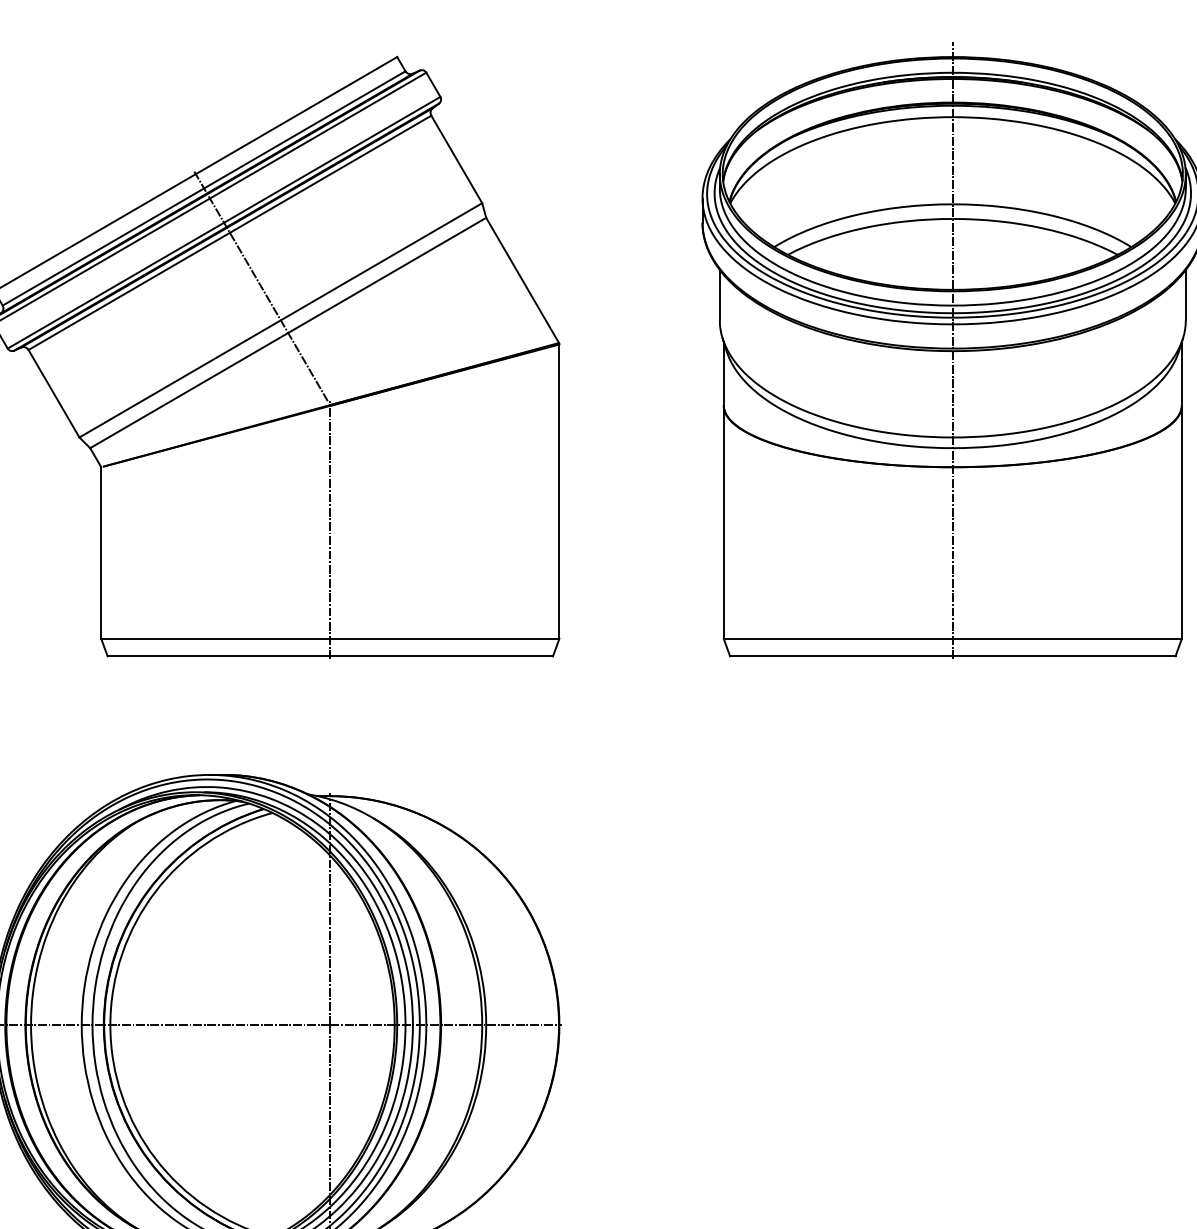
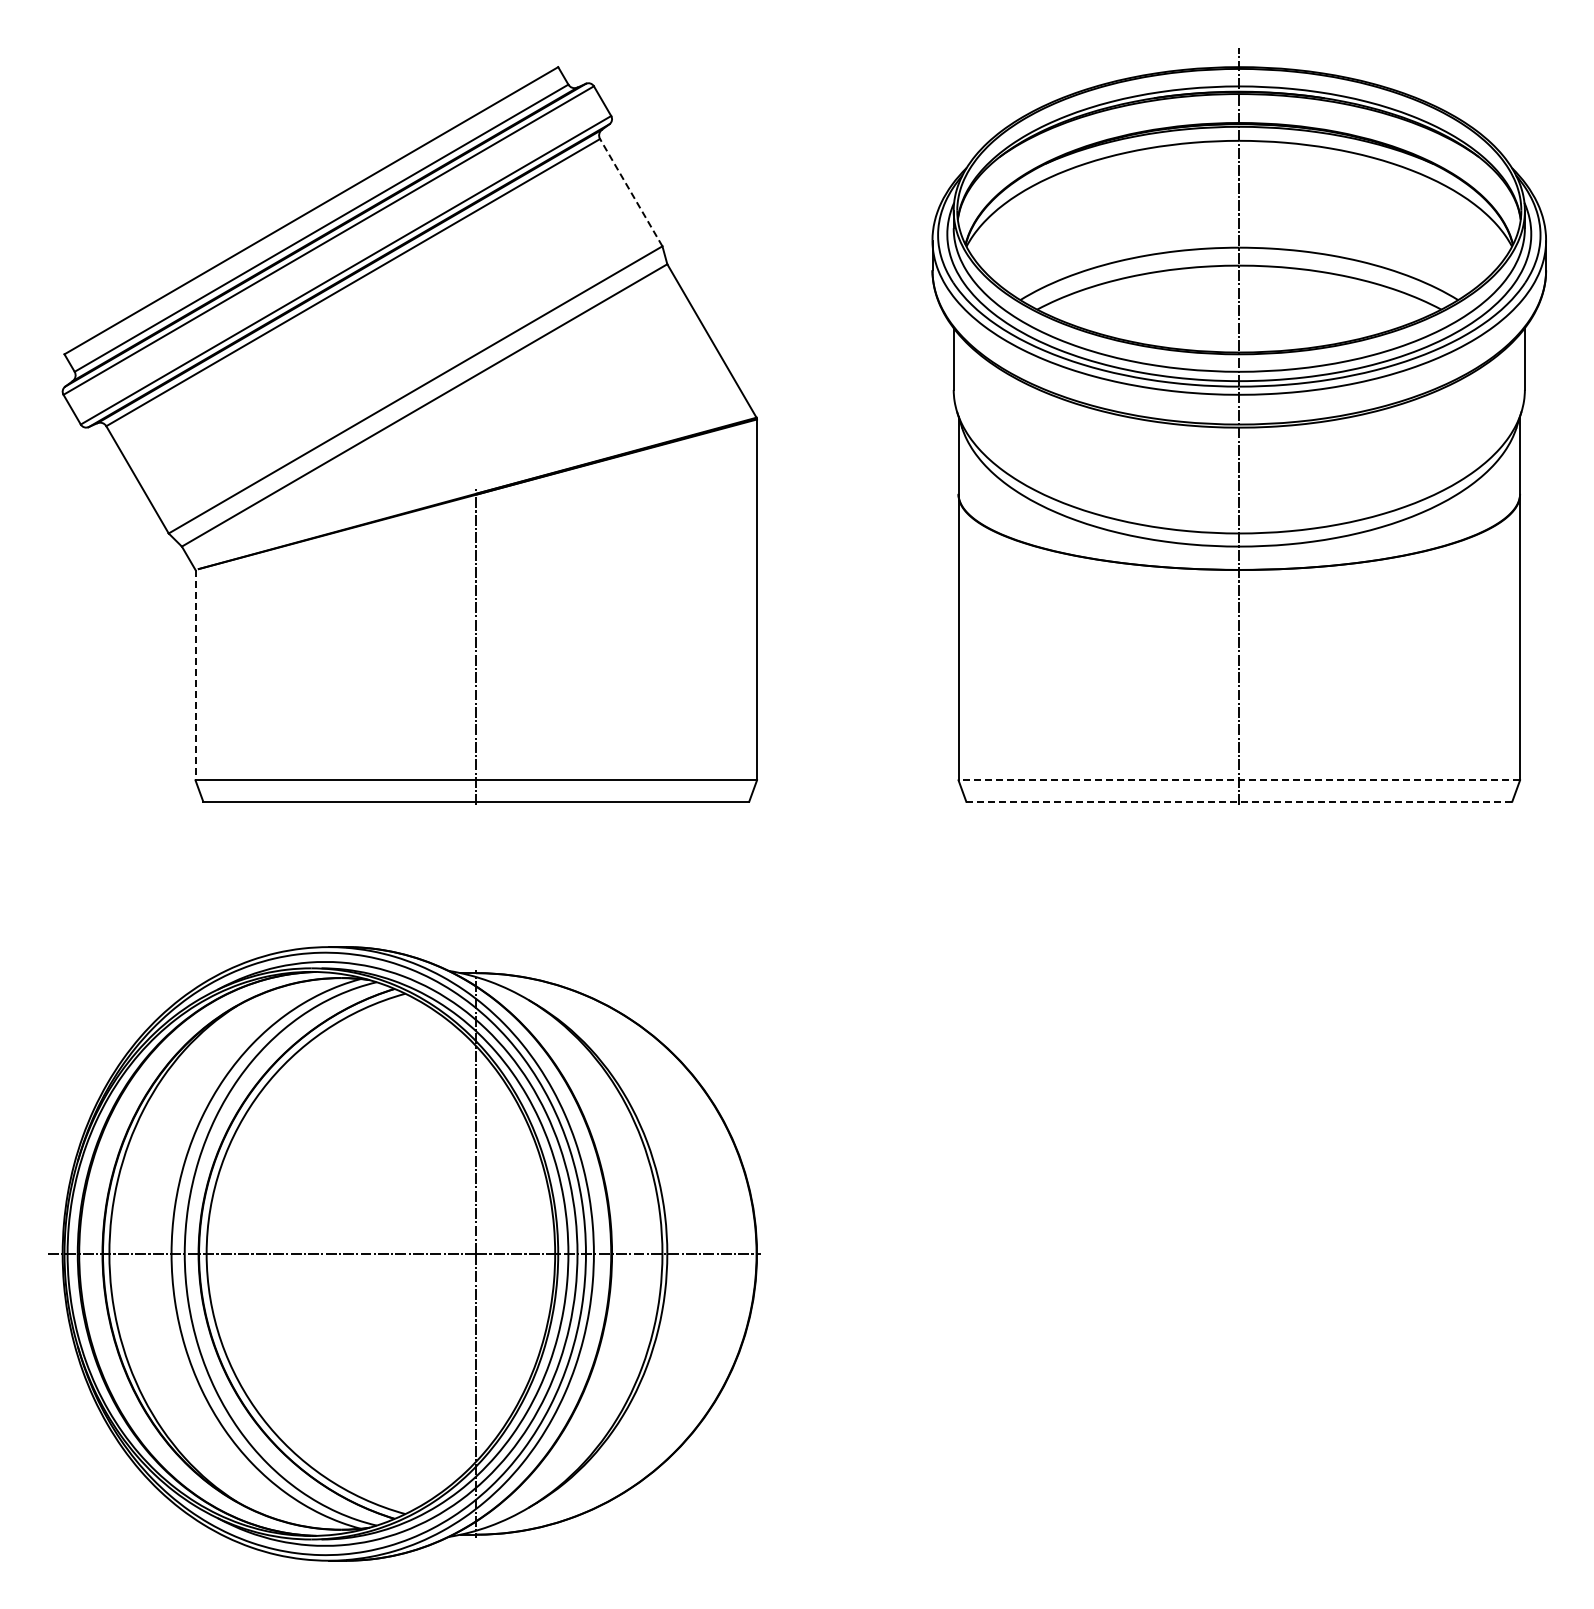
line: (456, 159) -> (631, 192), solid -> dashed
line: (261, 286) -> (391, 348), removed
line: (101, 553) -> (195, 675), solid -> dashed
line: (952, 638) -> (1239, 780), solid -> dashed
line: (952, 656) -> (1239, 801), solid -> dashed

